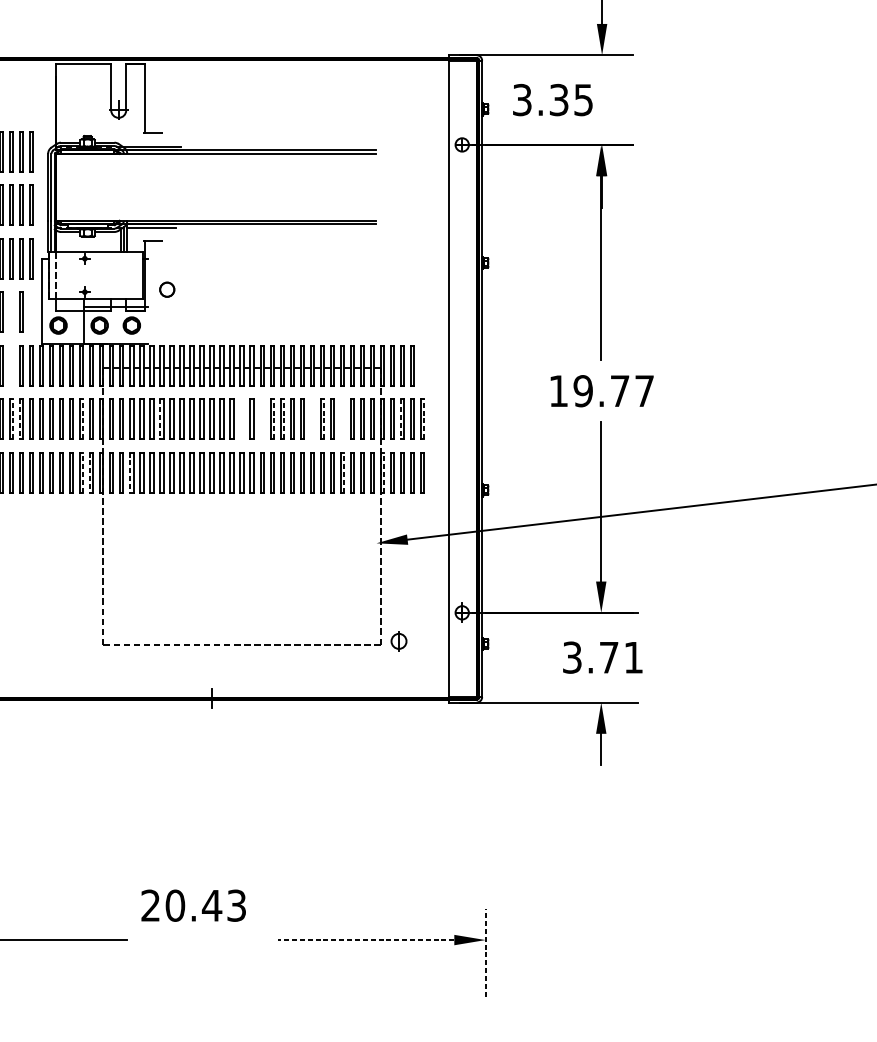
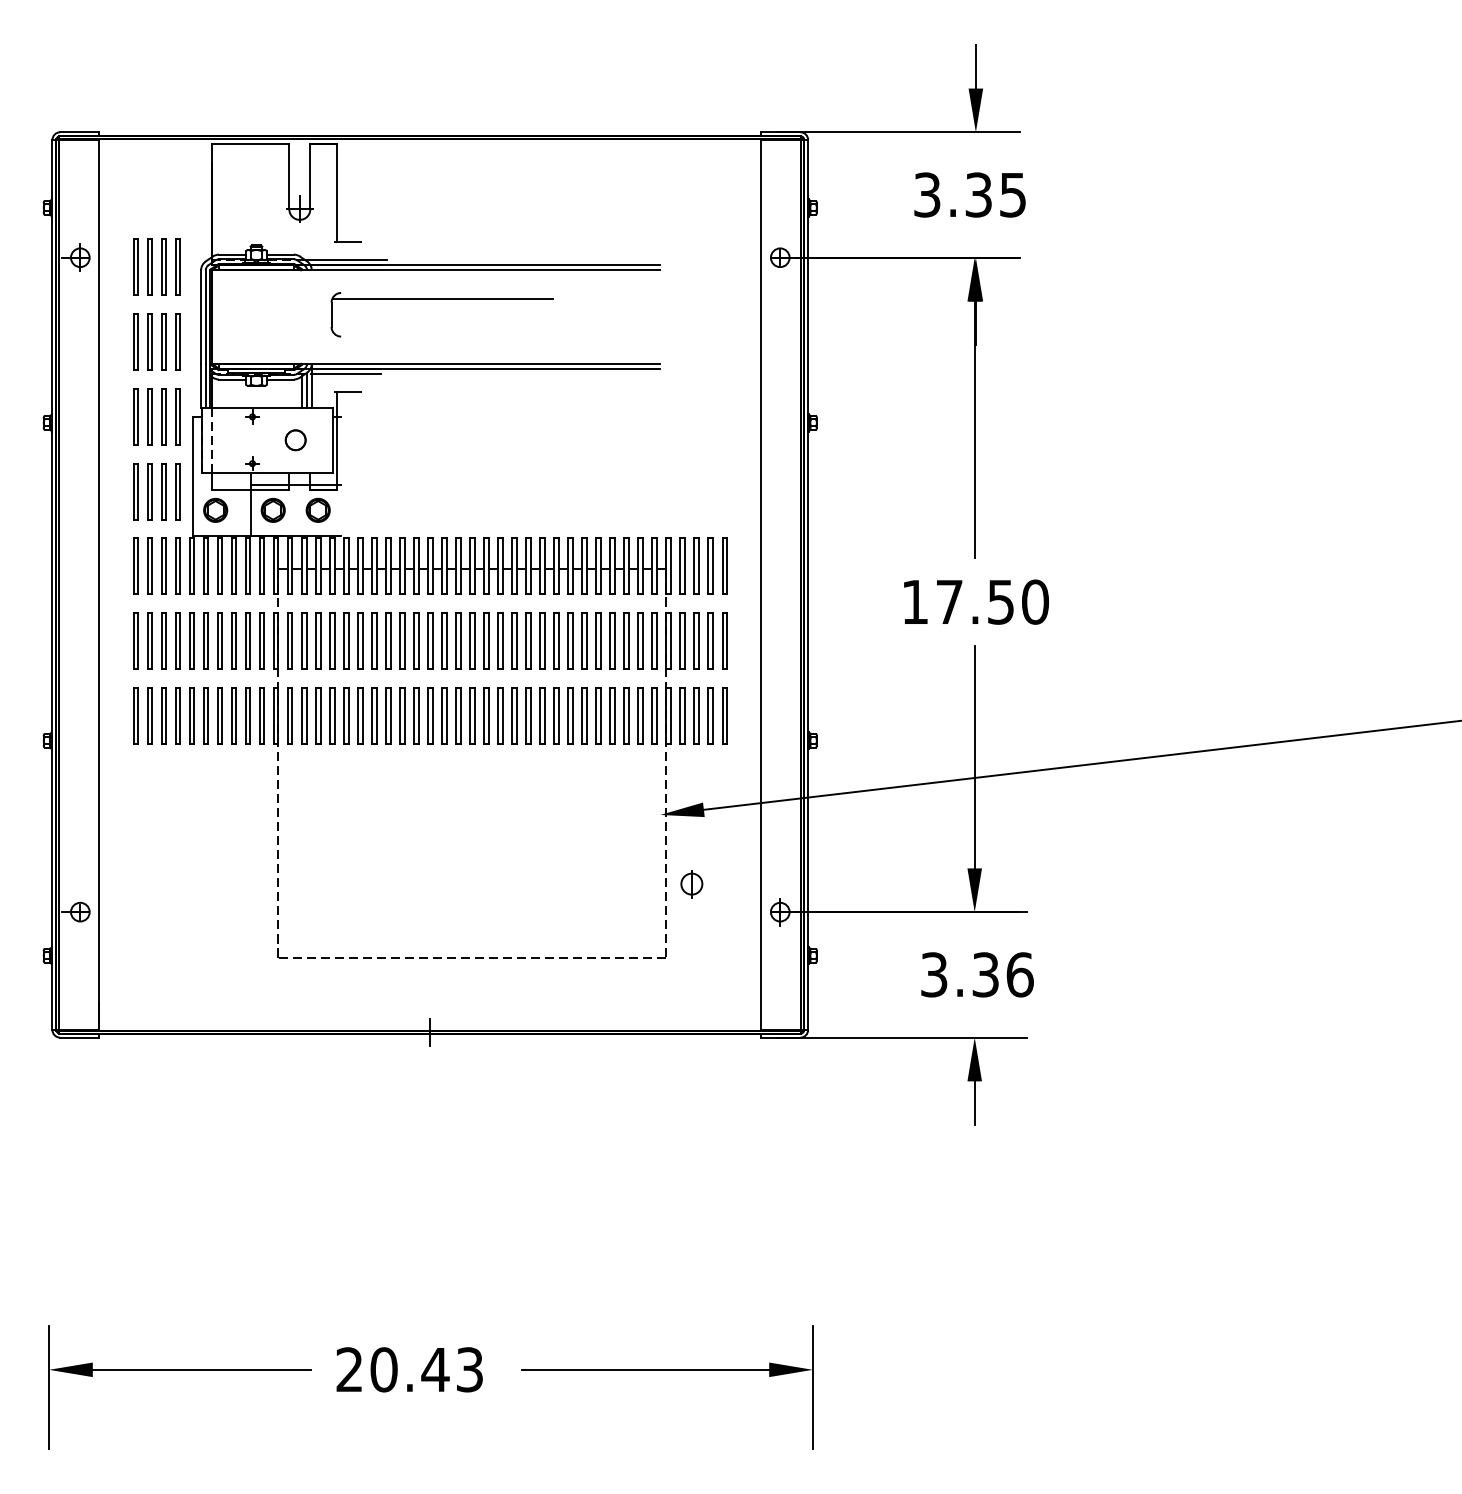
text: (552, 99) -> (969, 194), moved
part: (220, 174) -> (441, 299), added
part: (167, 289) -> (295, 440), moved
part: (11, 312) -> (149, 491), added
part: (31, 312) -> (177, 491), added
part: (11, 364) -> (149, 565), added
part: (422, 364) -> (724, 565), added
text: (613, 390) -> (992, 601), 19.77 -> 17.50
line: (13, 418) -> (152, 640), dashed -> solid
line: (83, 418) -> (250, 640), dashed -> solid
part: (242, 418) -> (472, 640), added
part: (262, 418) -> (500, 640), added
line: (273, 418) -> (516, 640), dashed -> solid
line: (283, 418) -> (530, 640), dashed -> solid
part: (312, 418) -> (570, 640), added
line: (323, 418) -> (586, 640), dashed -> solid
part: (342, 418) -> (612, 640), added
line: (424, 418) -> (727, 640), dashed -> solid
line: (19, 419) -> (161, 641), dashed -> solid
line: (159, 419) -> (357, 641), dashed -> solid
line: (400, 419) -> (694, 641), dashed -> solid
line: (83, 472) -> (250, 715), dashed -> solid
line: (89, 472) -> (259, 716), dashed -> solid
line: (129, 472) -> (315, 716), dashed -> solid
line: (344, 472) -> (615, 715), dashed -> solid
line: (384, 472) -> (671, 715), dashed -> solid
part: (398, 641) -> (691, 884), moved
text: (621, 657) -> (1002, 974), 3.71 -> 3.36
text: (193, 905) -> (409, 1369), moved
line: (365, 939) -> (645, 1369), dashed -> solid
line: (485, 952) -> (812, 1387), dashed -> solid

